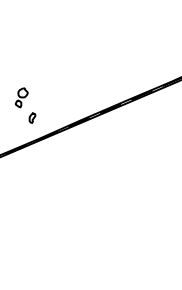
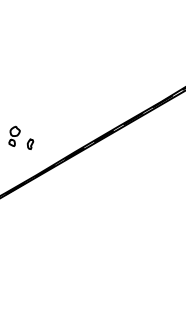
part: (32, 117) -> (30, 143), moved

